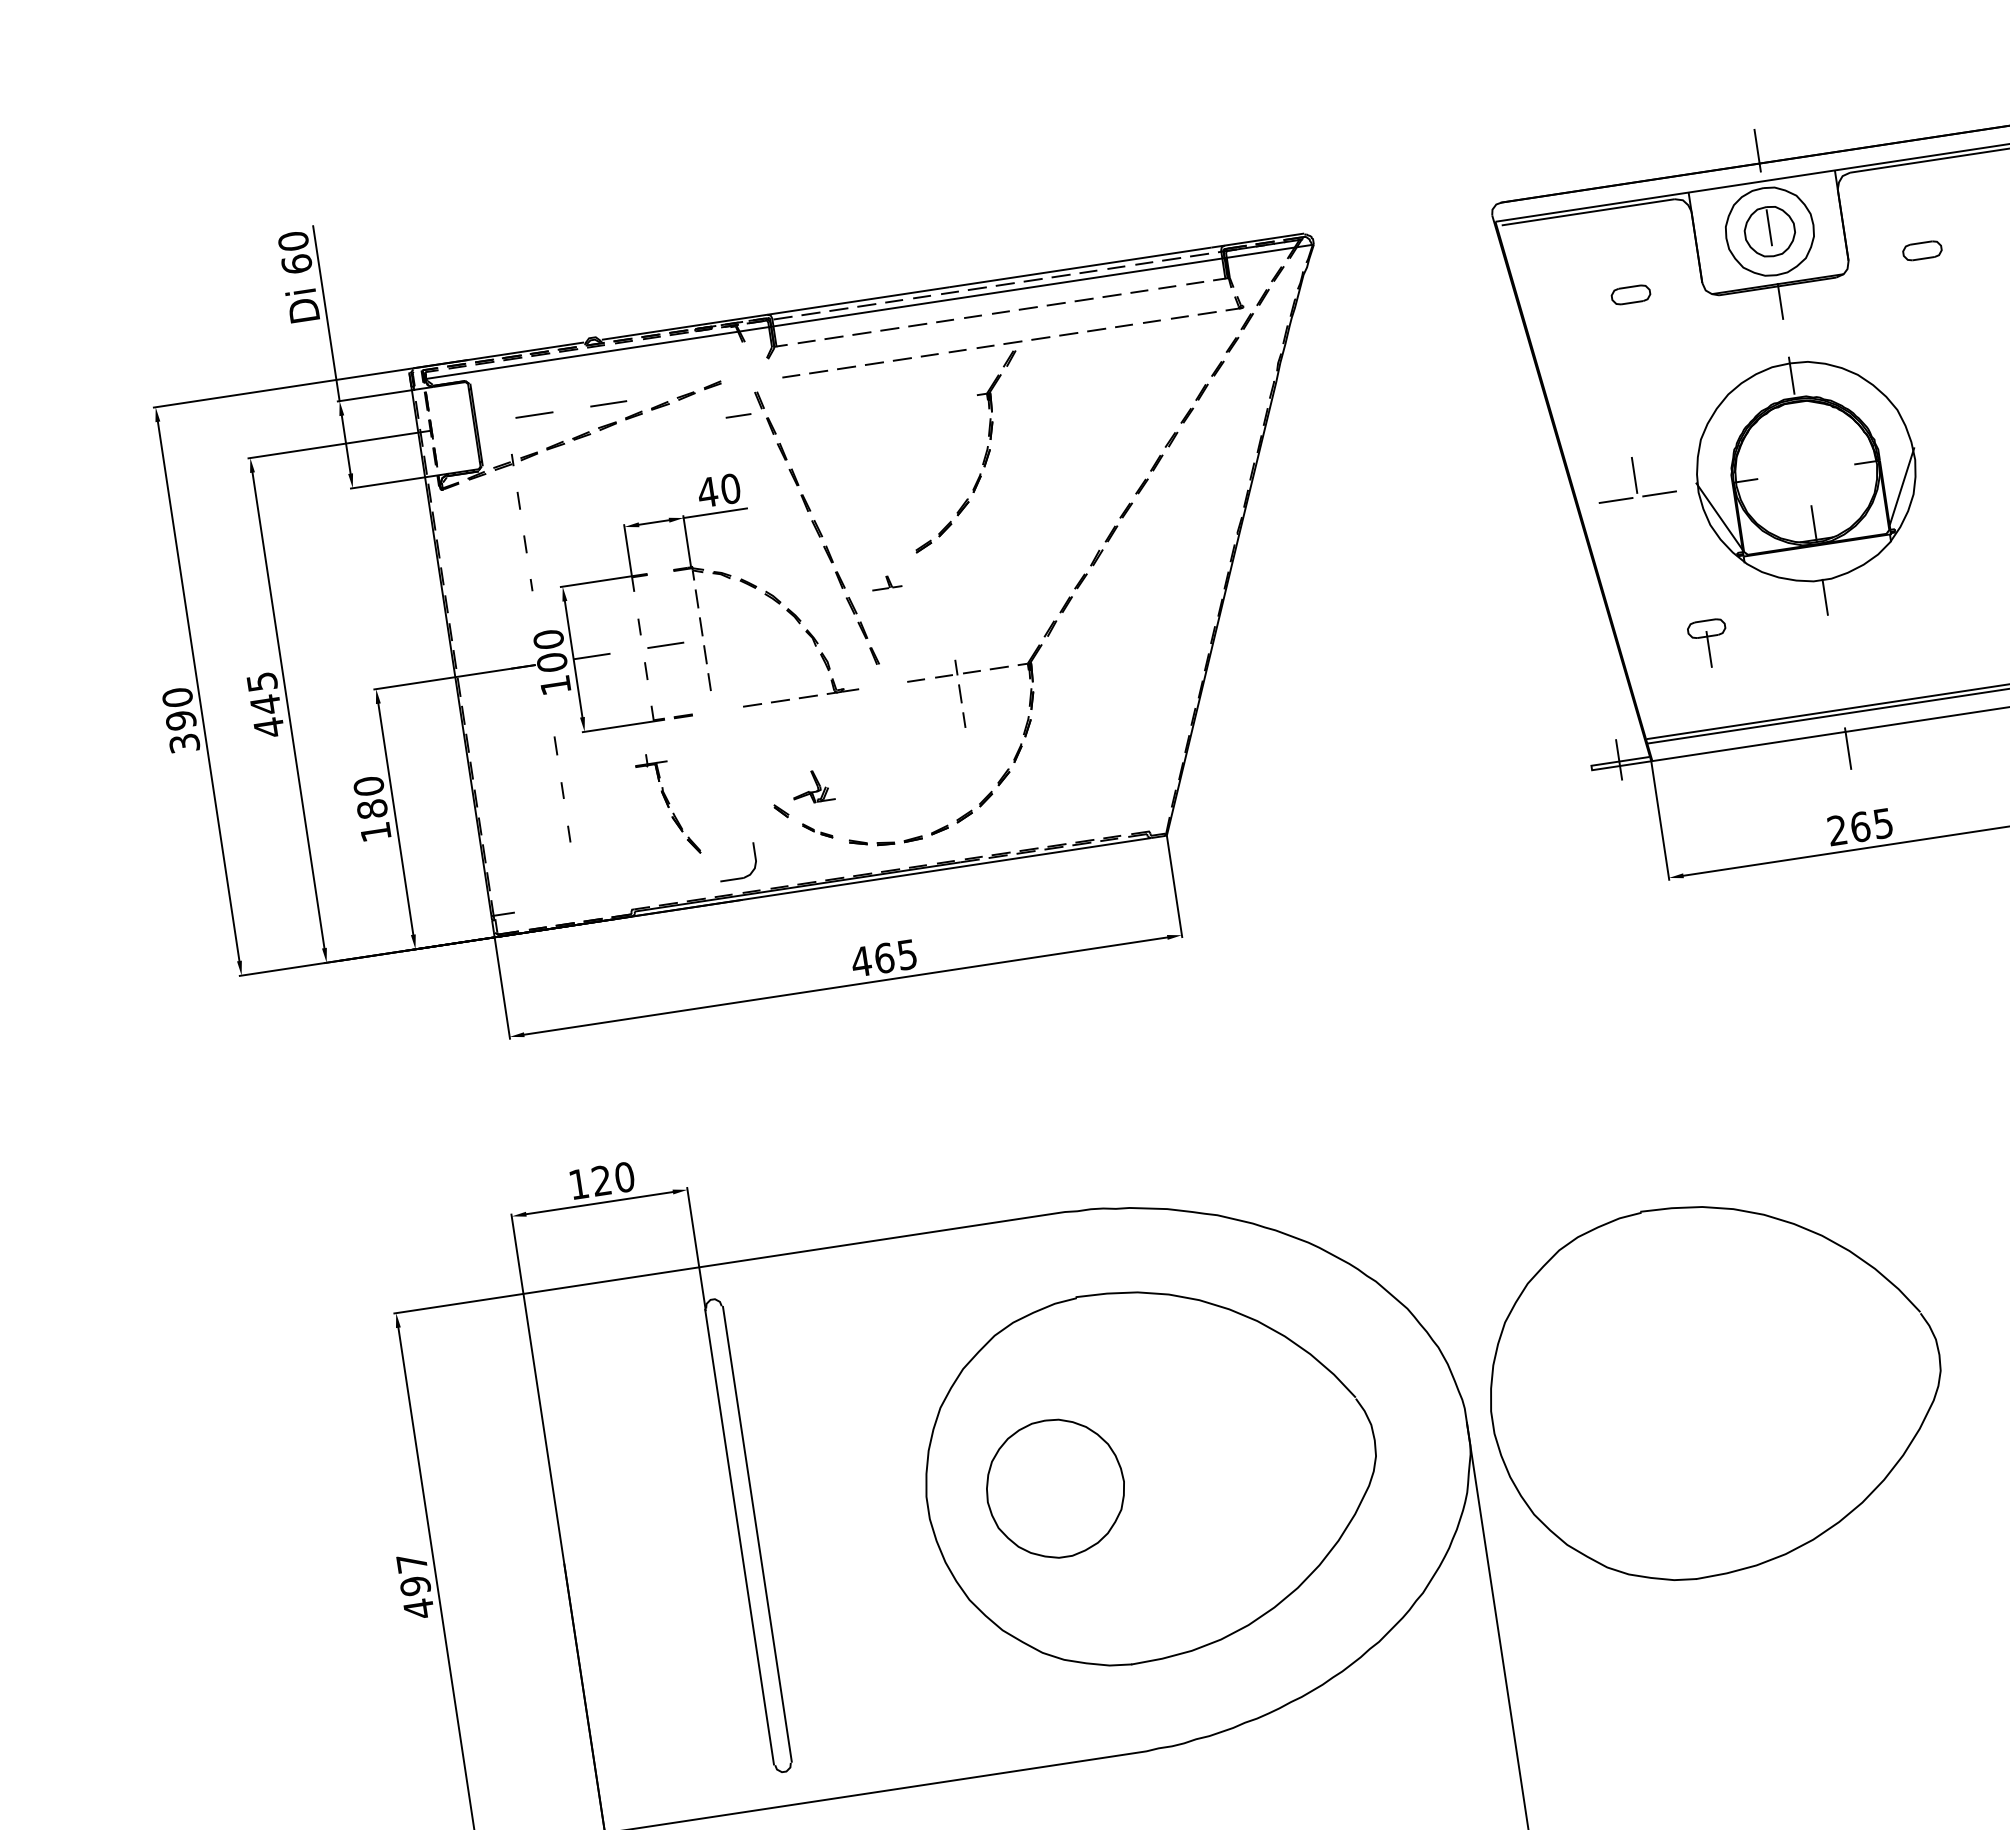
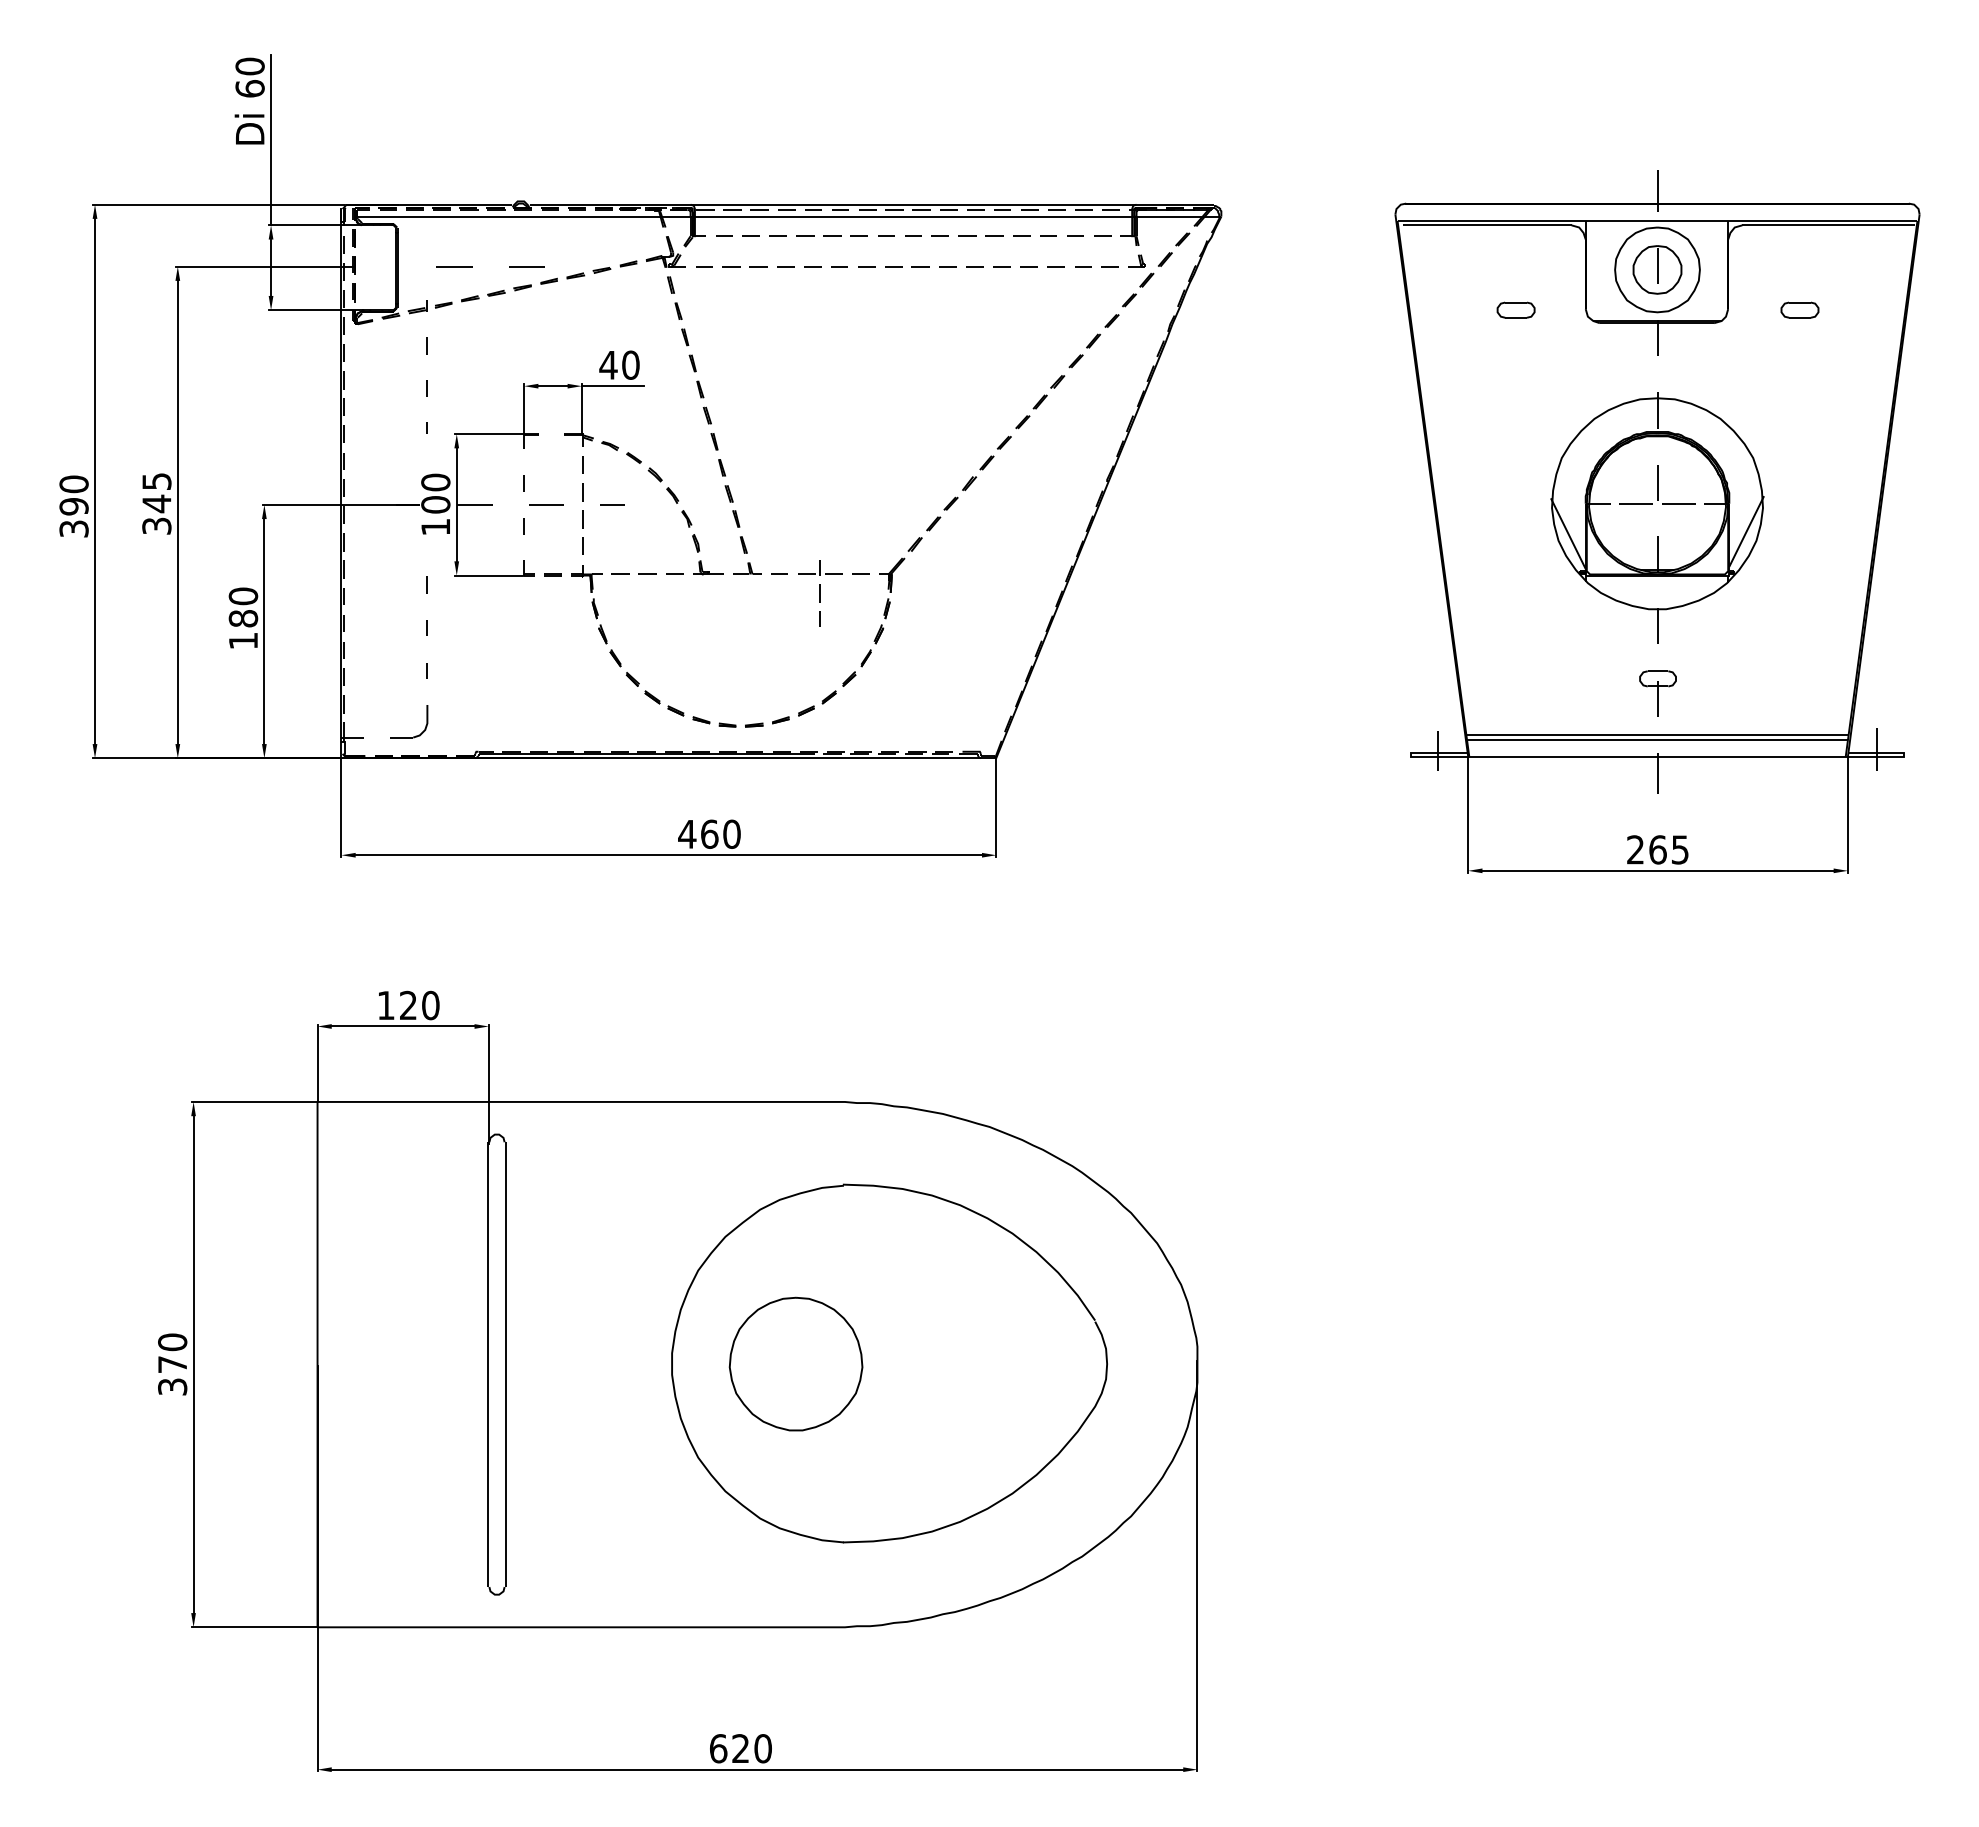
line: (738, 415) -> (612, 504), moved
part: (983, 457) -> (876, 371), removed
part: (1634, 477) -> (1657, 484), moved
part: (886, 582) -> (747, 568), moved
part: (1708, 643) -> (1657, 693), moved
text: (268, 728) -> (156, 526), 445 -> 345
part: (812, 786) -> (665, 251), moved
part: (667, 805) -> (596, 616), moved
part: (817, 830) -> (664, 703), size x1.43
part: (745, 875) -> (415, 735), moved
text: (906, 954) -> (731, 833), 465 -> 460
part: (1715, 1388) -> (1439, 1363), removed
text: (415, 1585) -> (172, 1364), 497 -> 370

